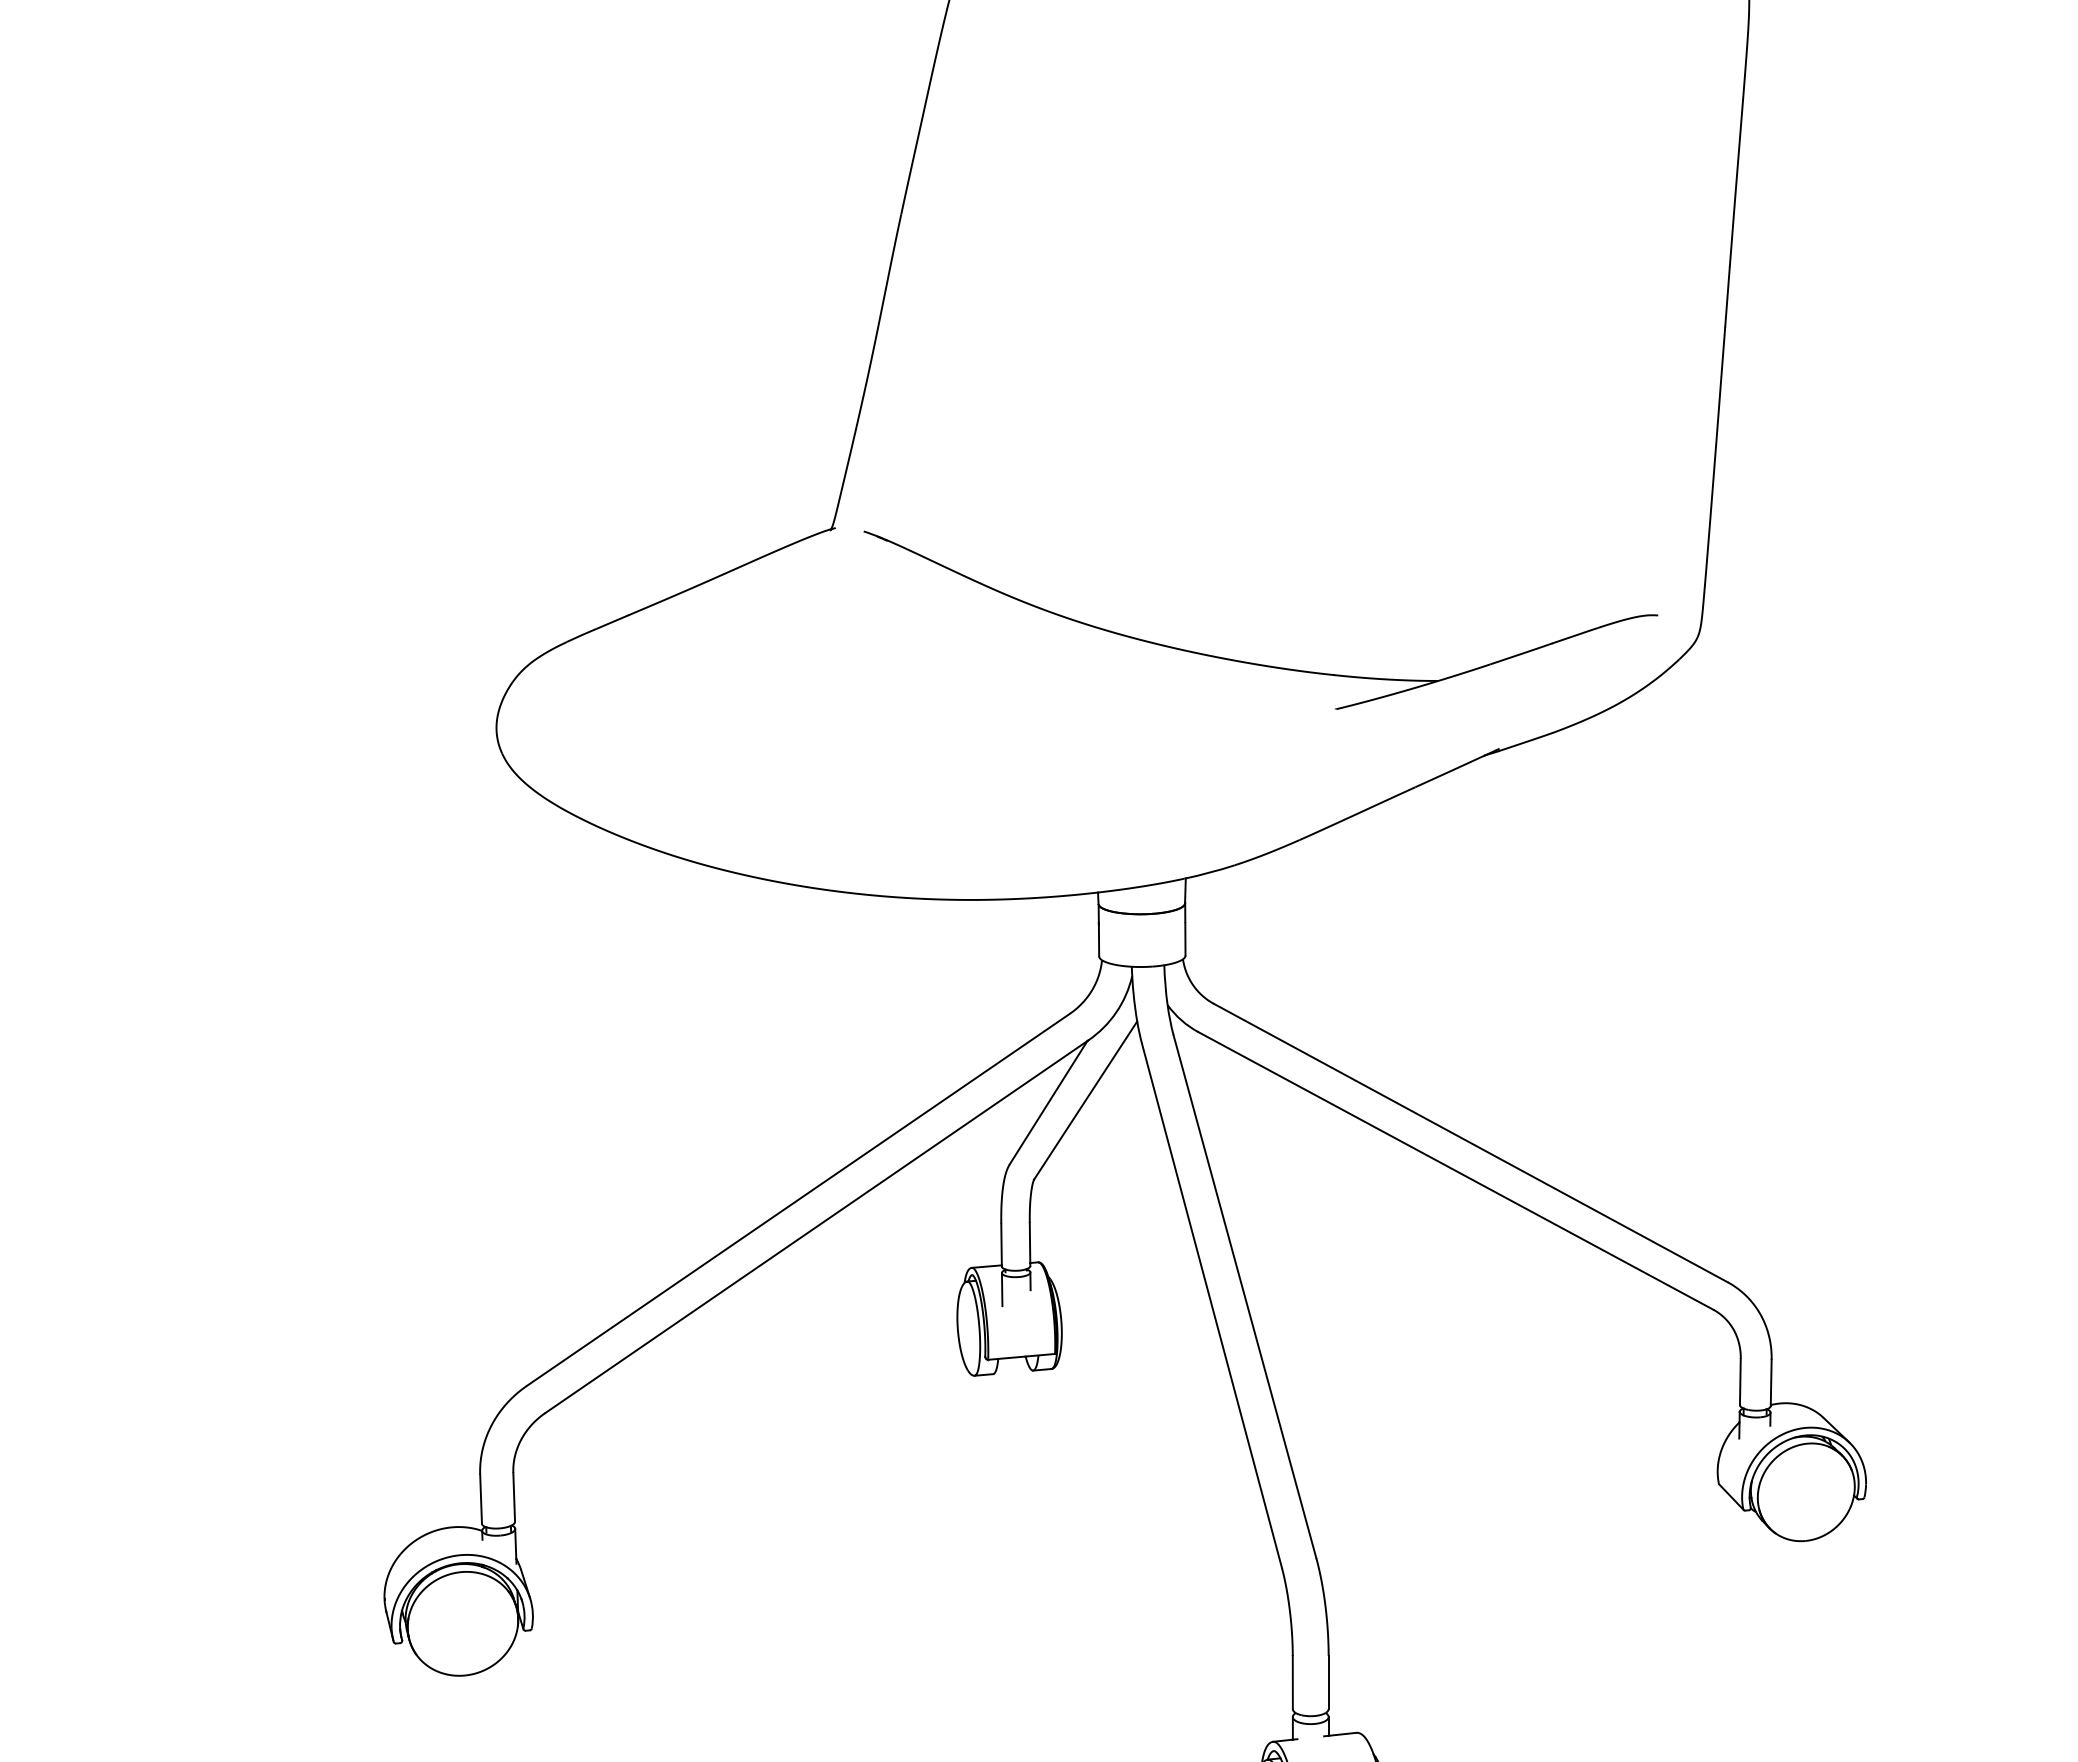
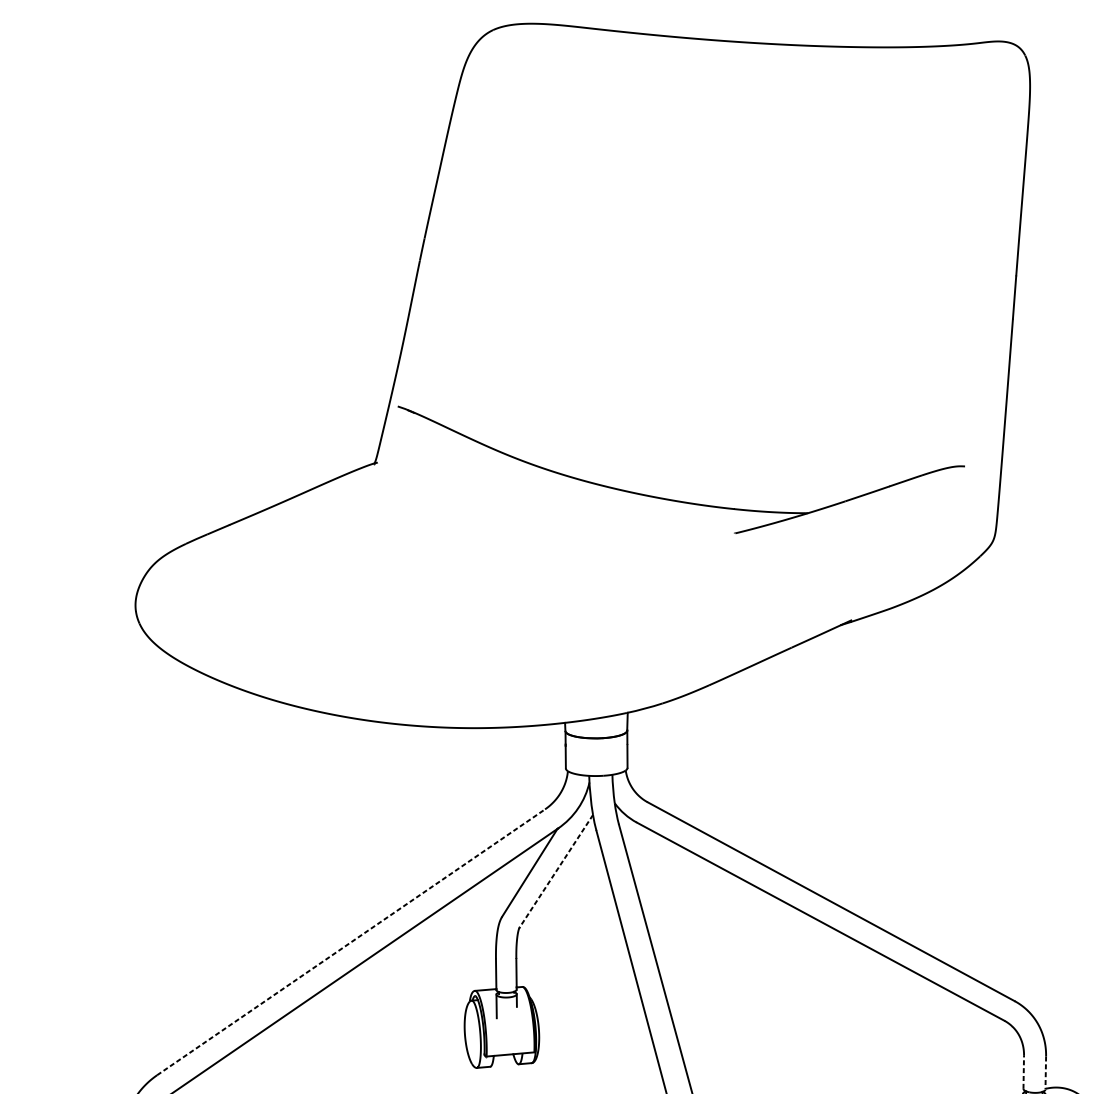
part: (1252, 662) -> (675, 500), moved
line: (1085, 1100) -> (556, 871), solid -> dashed
line: (798, 1199) -> (351, 942), solid -> dashed
line: (1740, 1381) -> (1023, 1072), solid -> dashed
line: (1771, 1382) -> (1045, 1072), solid -> dashed

